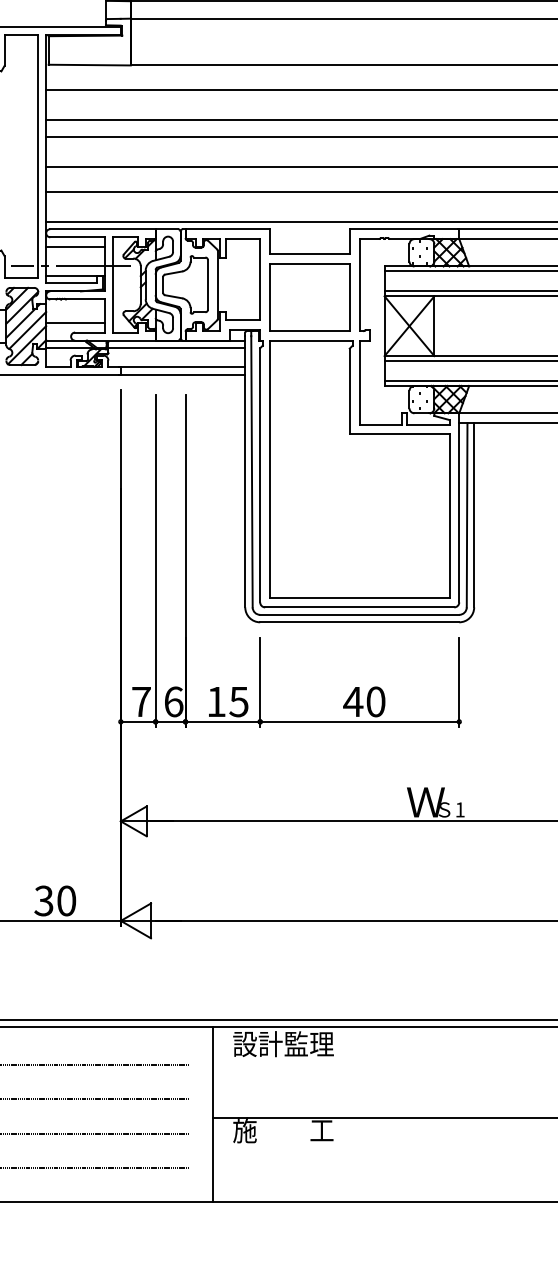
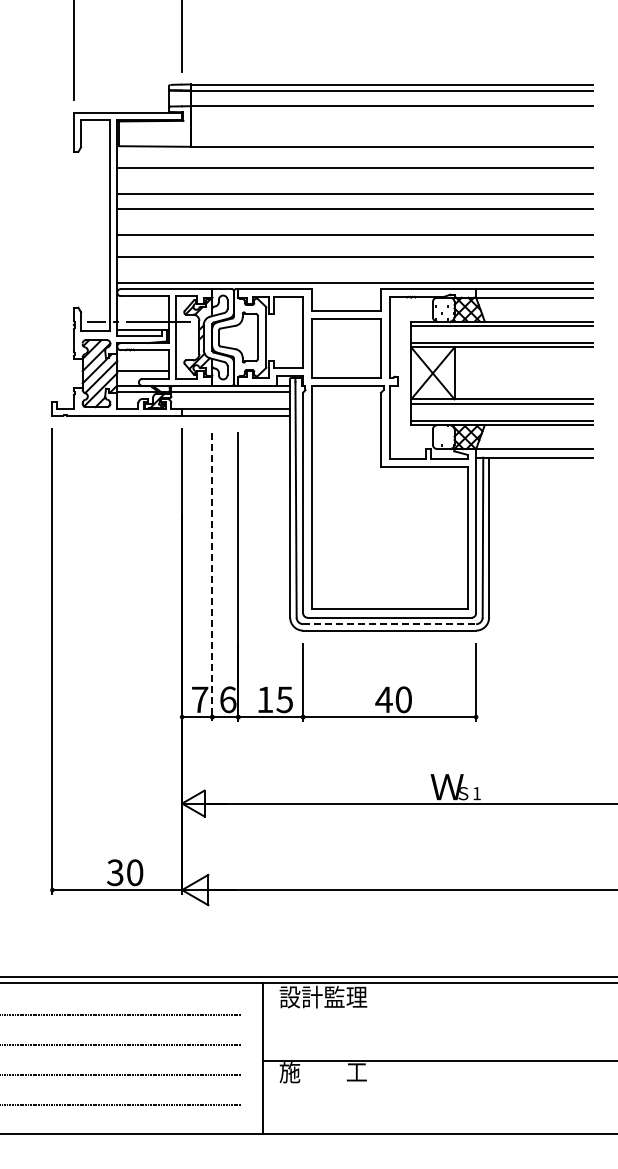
line: (75, 246) -> (142, 304), removed
line: (155, 561) -> (212, 577), solid -> dashed
line: (359, 615) -> (389, 624), solid -> dashed

